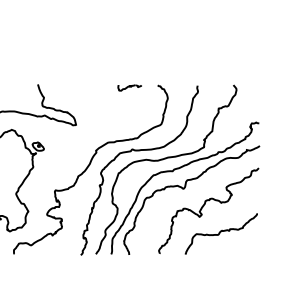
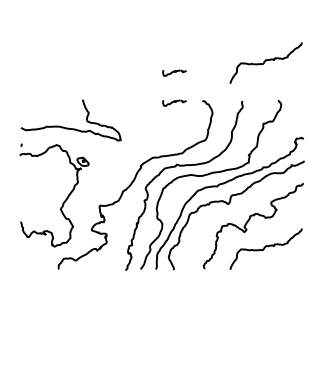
curve: (220, 47) -> (265, 62), added
part: (129, 57) -> (174, 72), added

